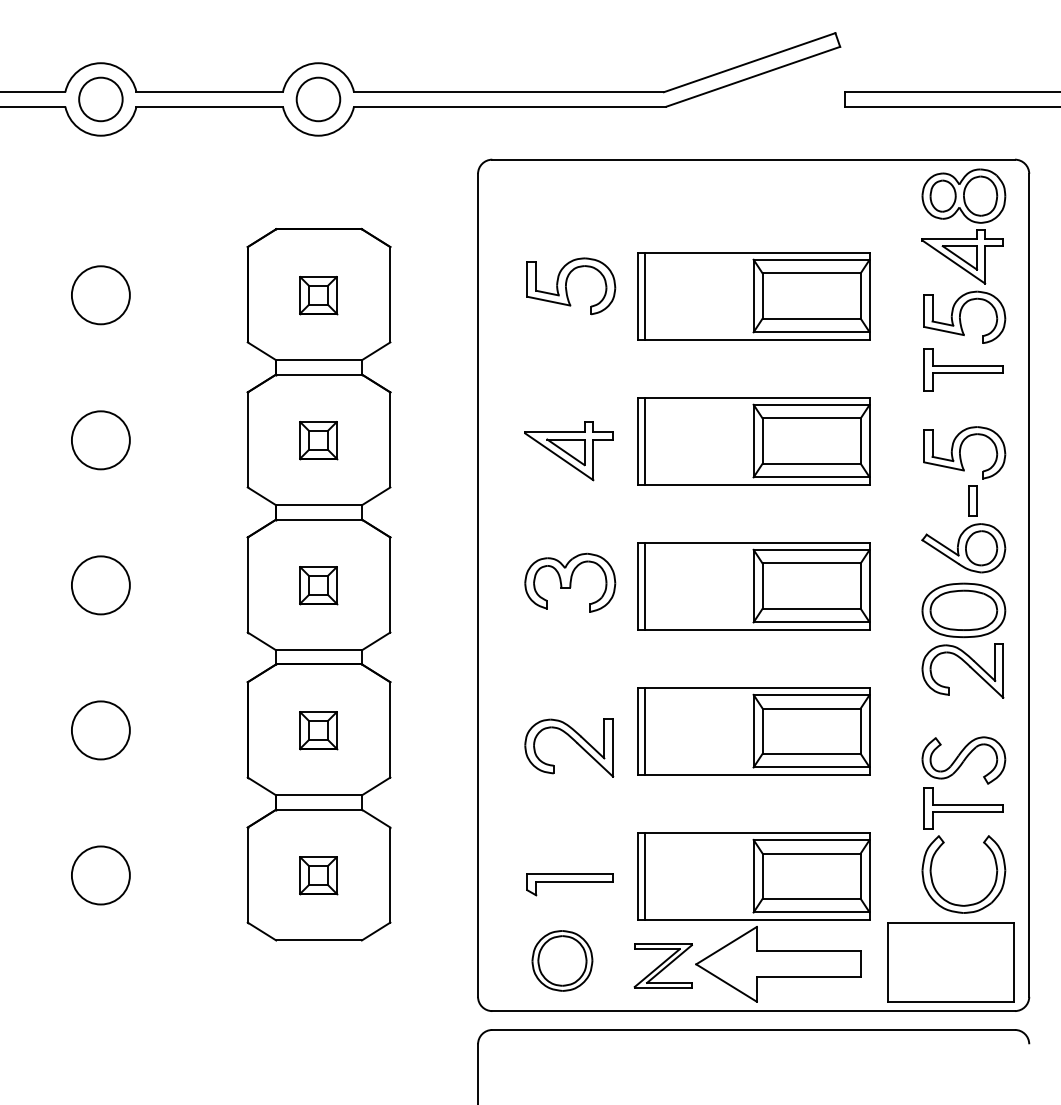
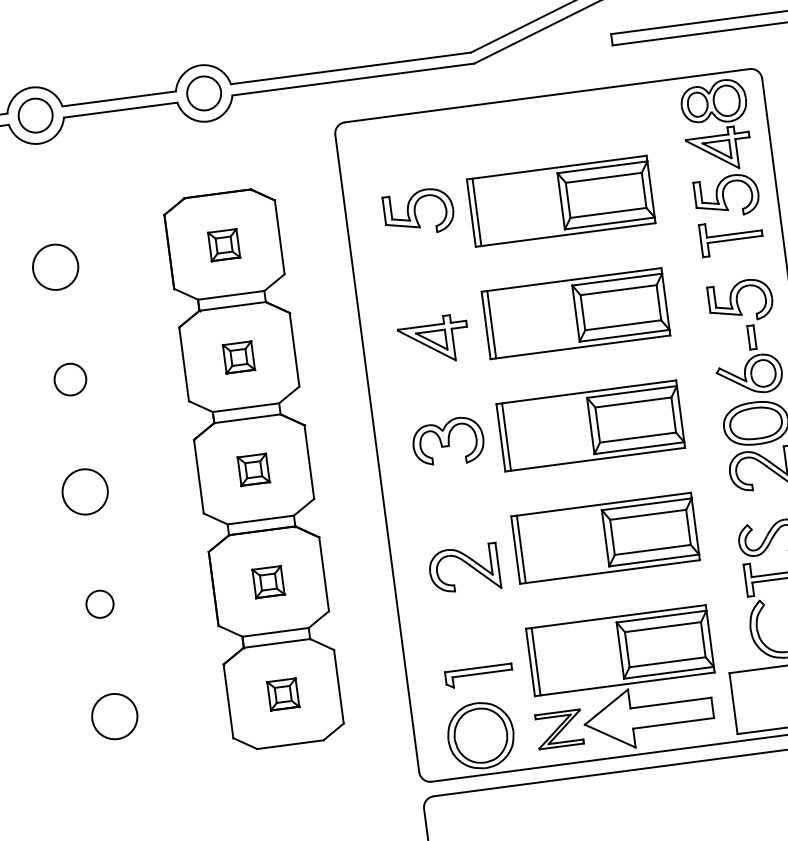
circle: (100, 440) -> (70, 379), size x0.7
circle: (100, 730) -> (99, 604), size x0.6
part: (562, 960) -> (480, 735), size x1.4

